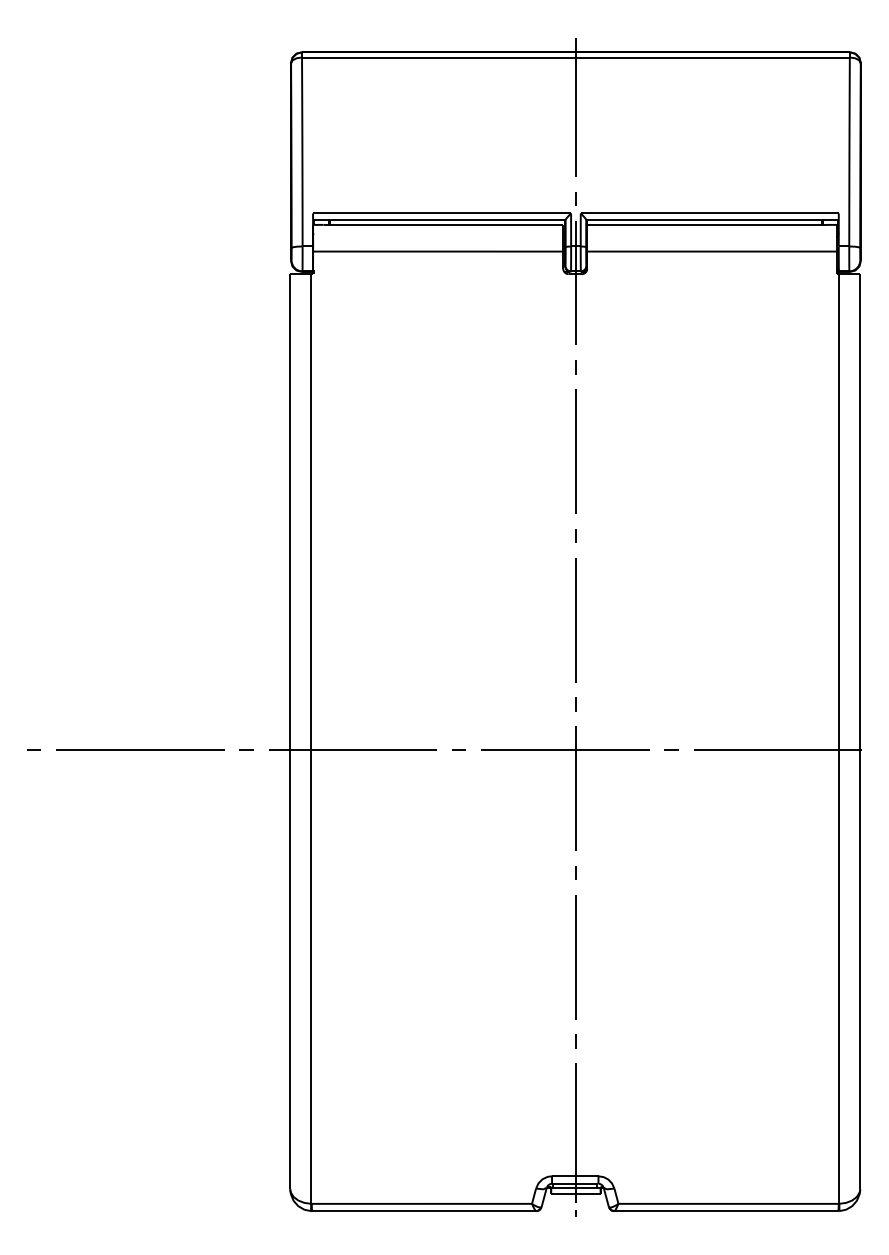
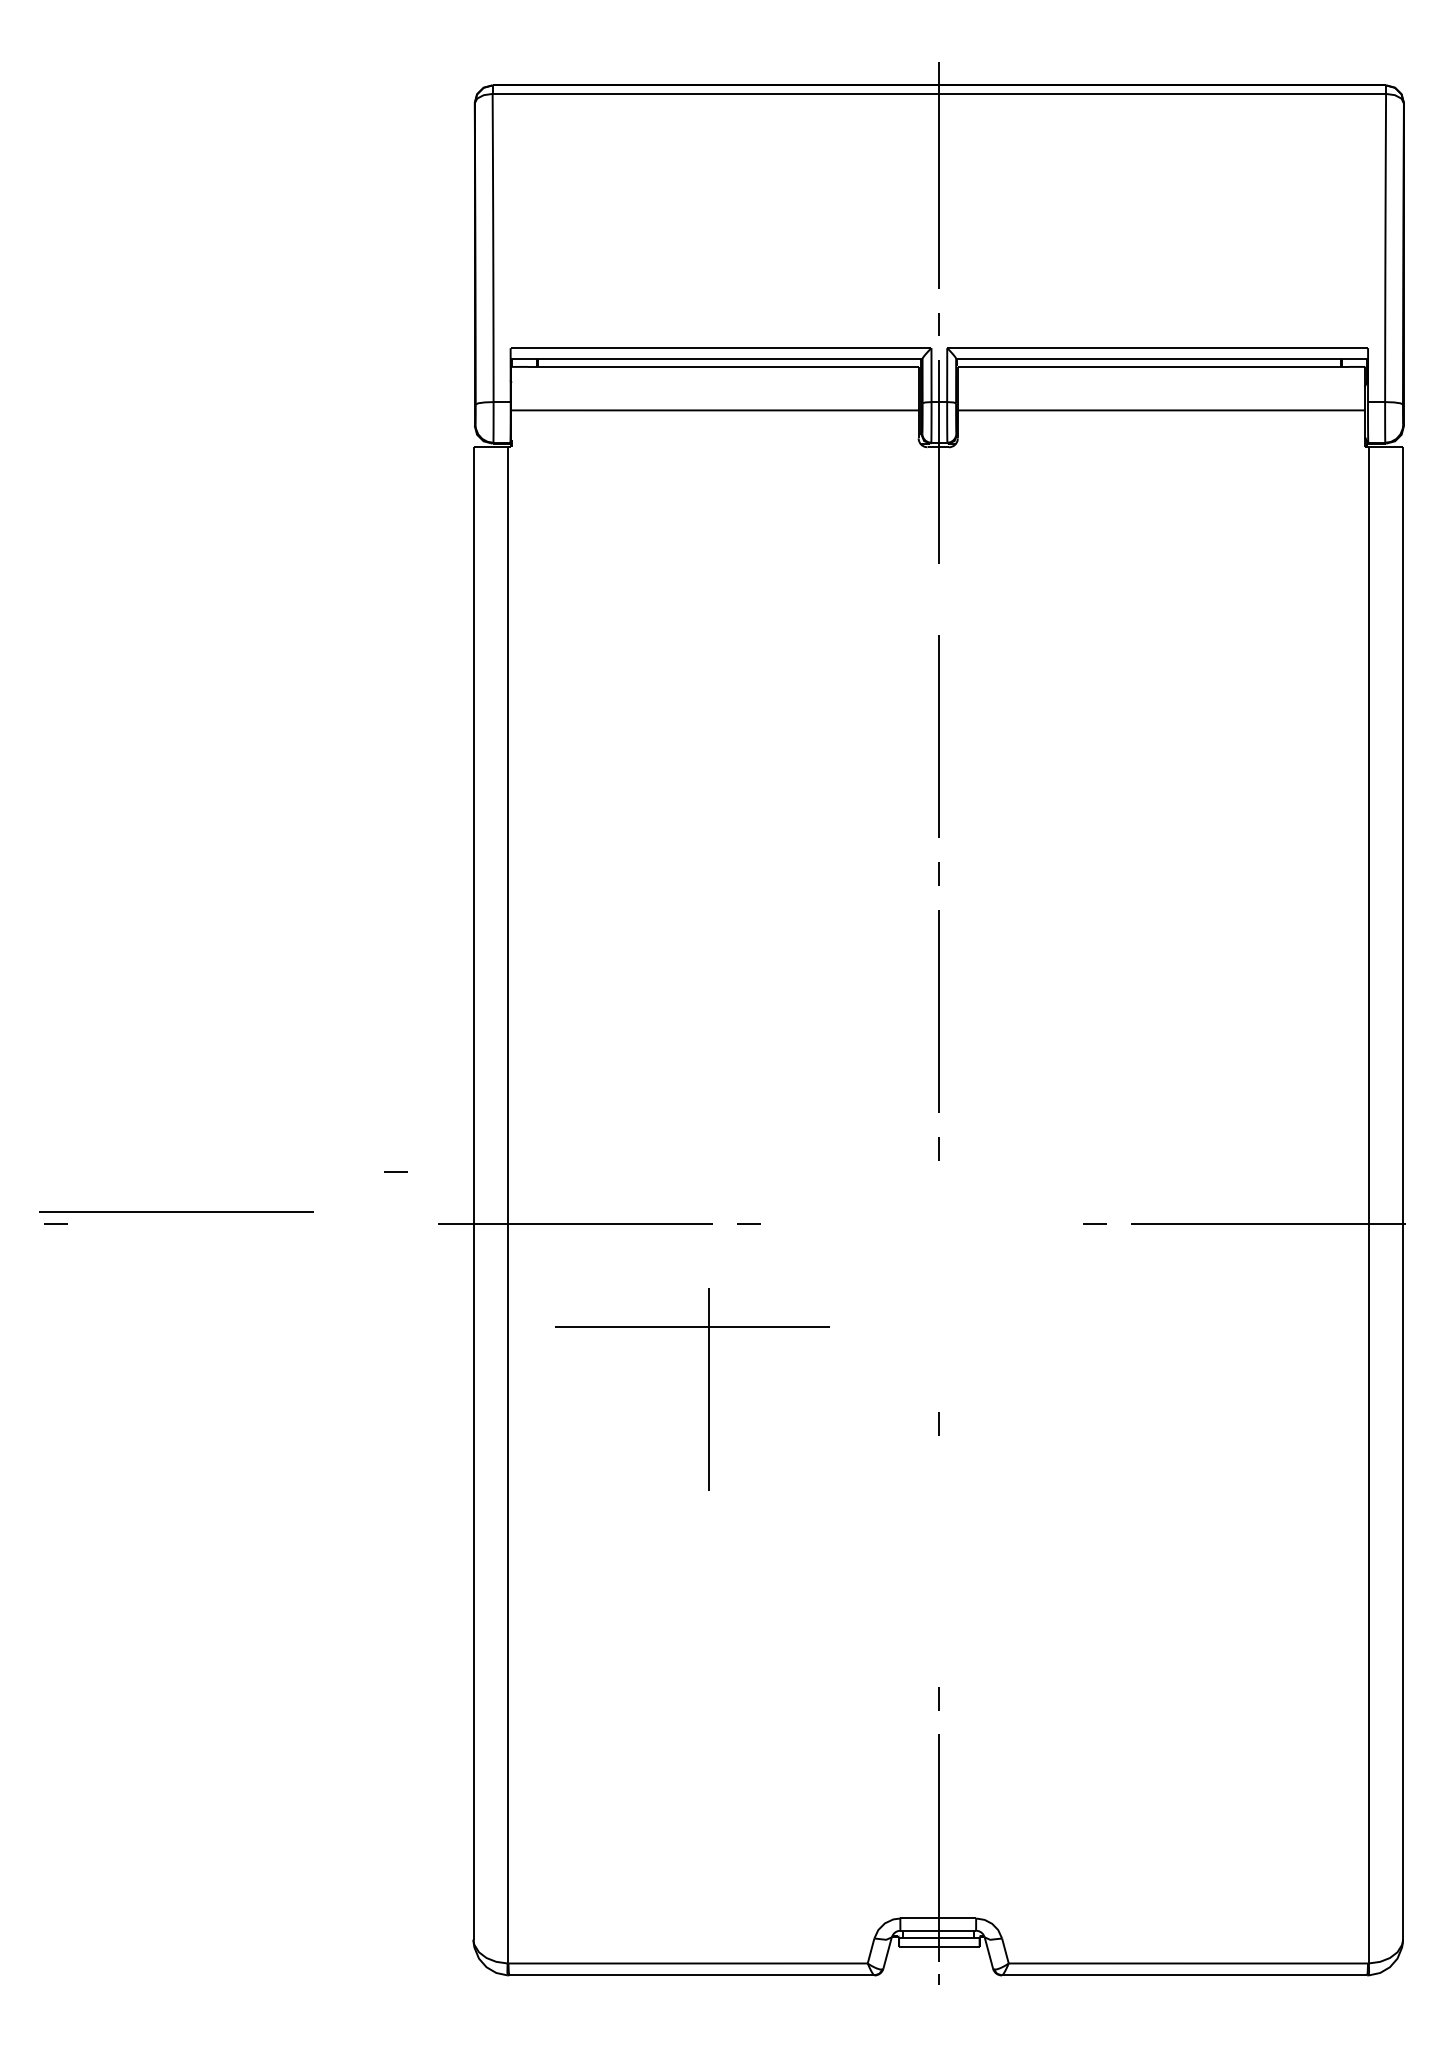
line: (575, 367) -> (938, 599), removed
line: (140, 749) -> (177, 1211), moved
line: (246, 749) -> (395, 1170), moved
part: (575, 788) -> (708, 1388), moved
line: (575, 957) -> (938, 1561), removed

